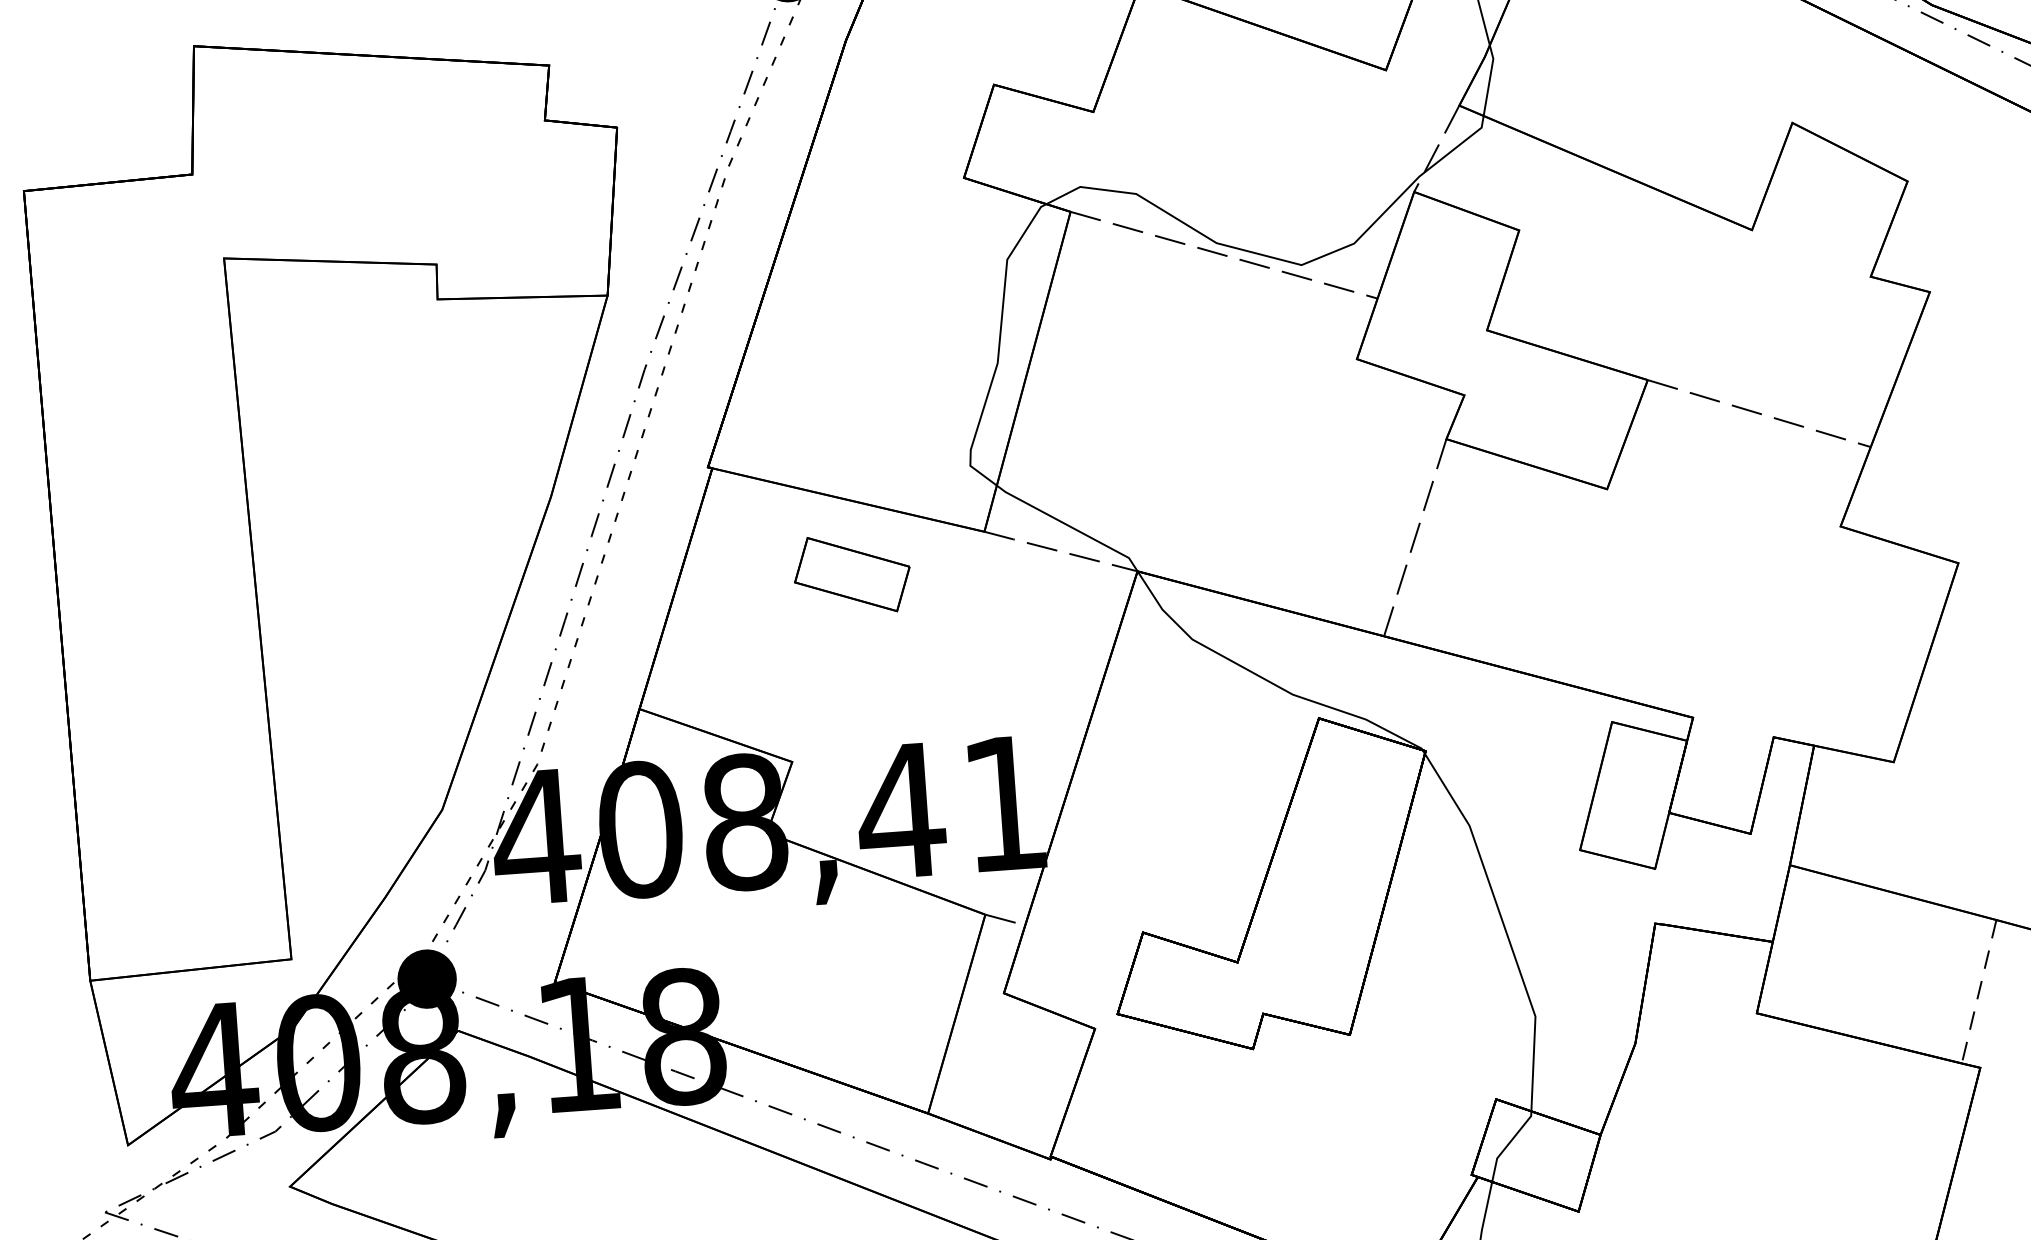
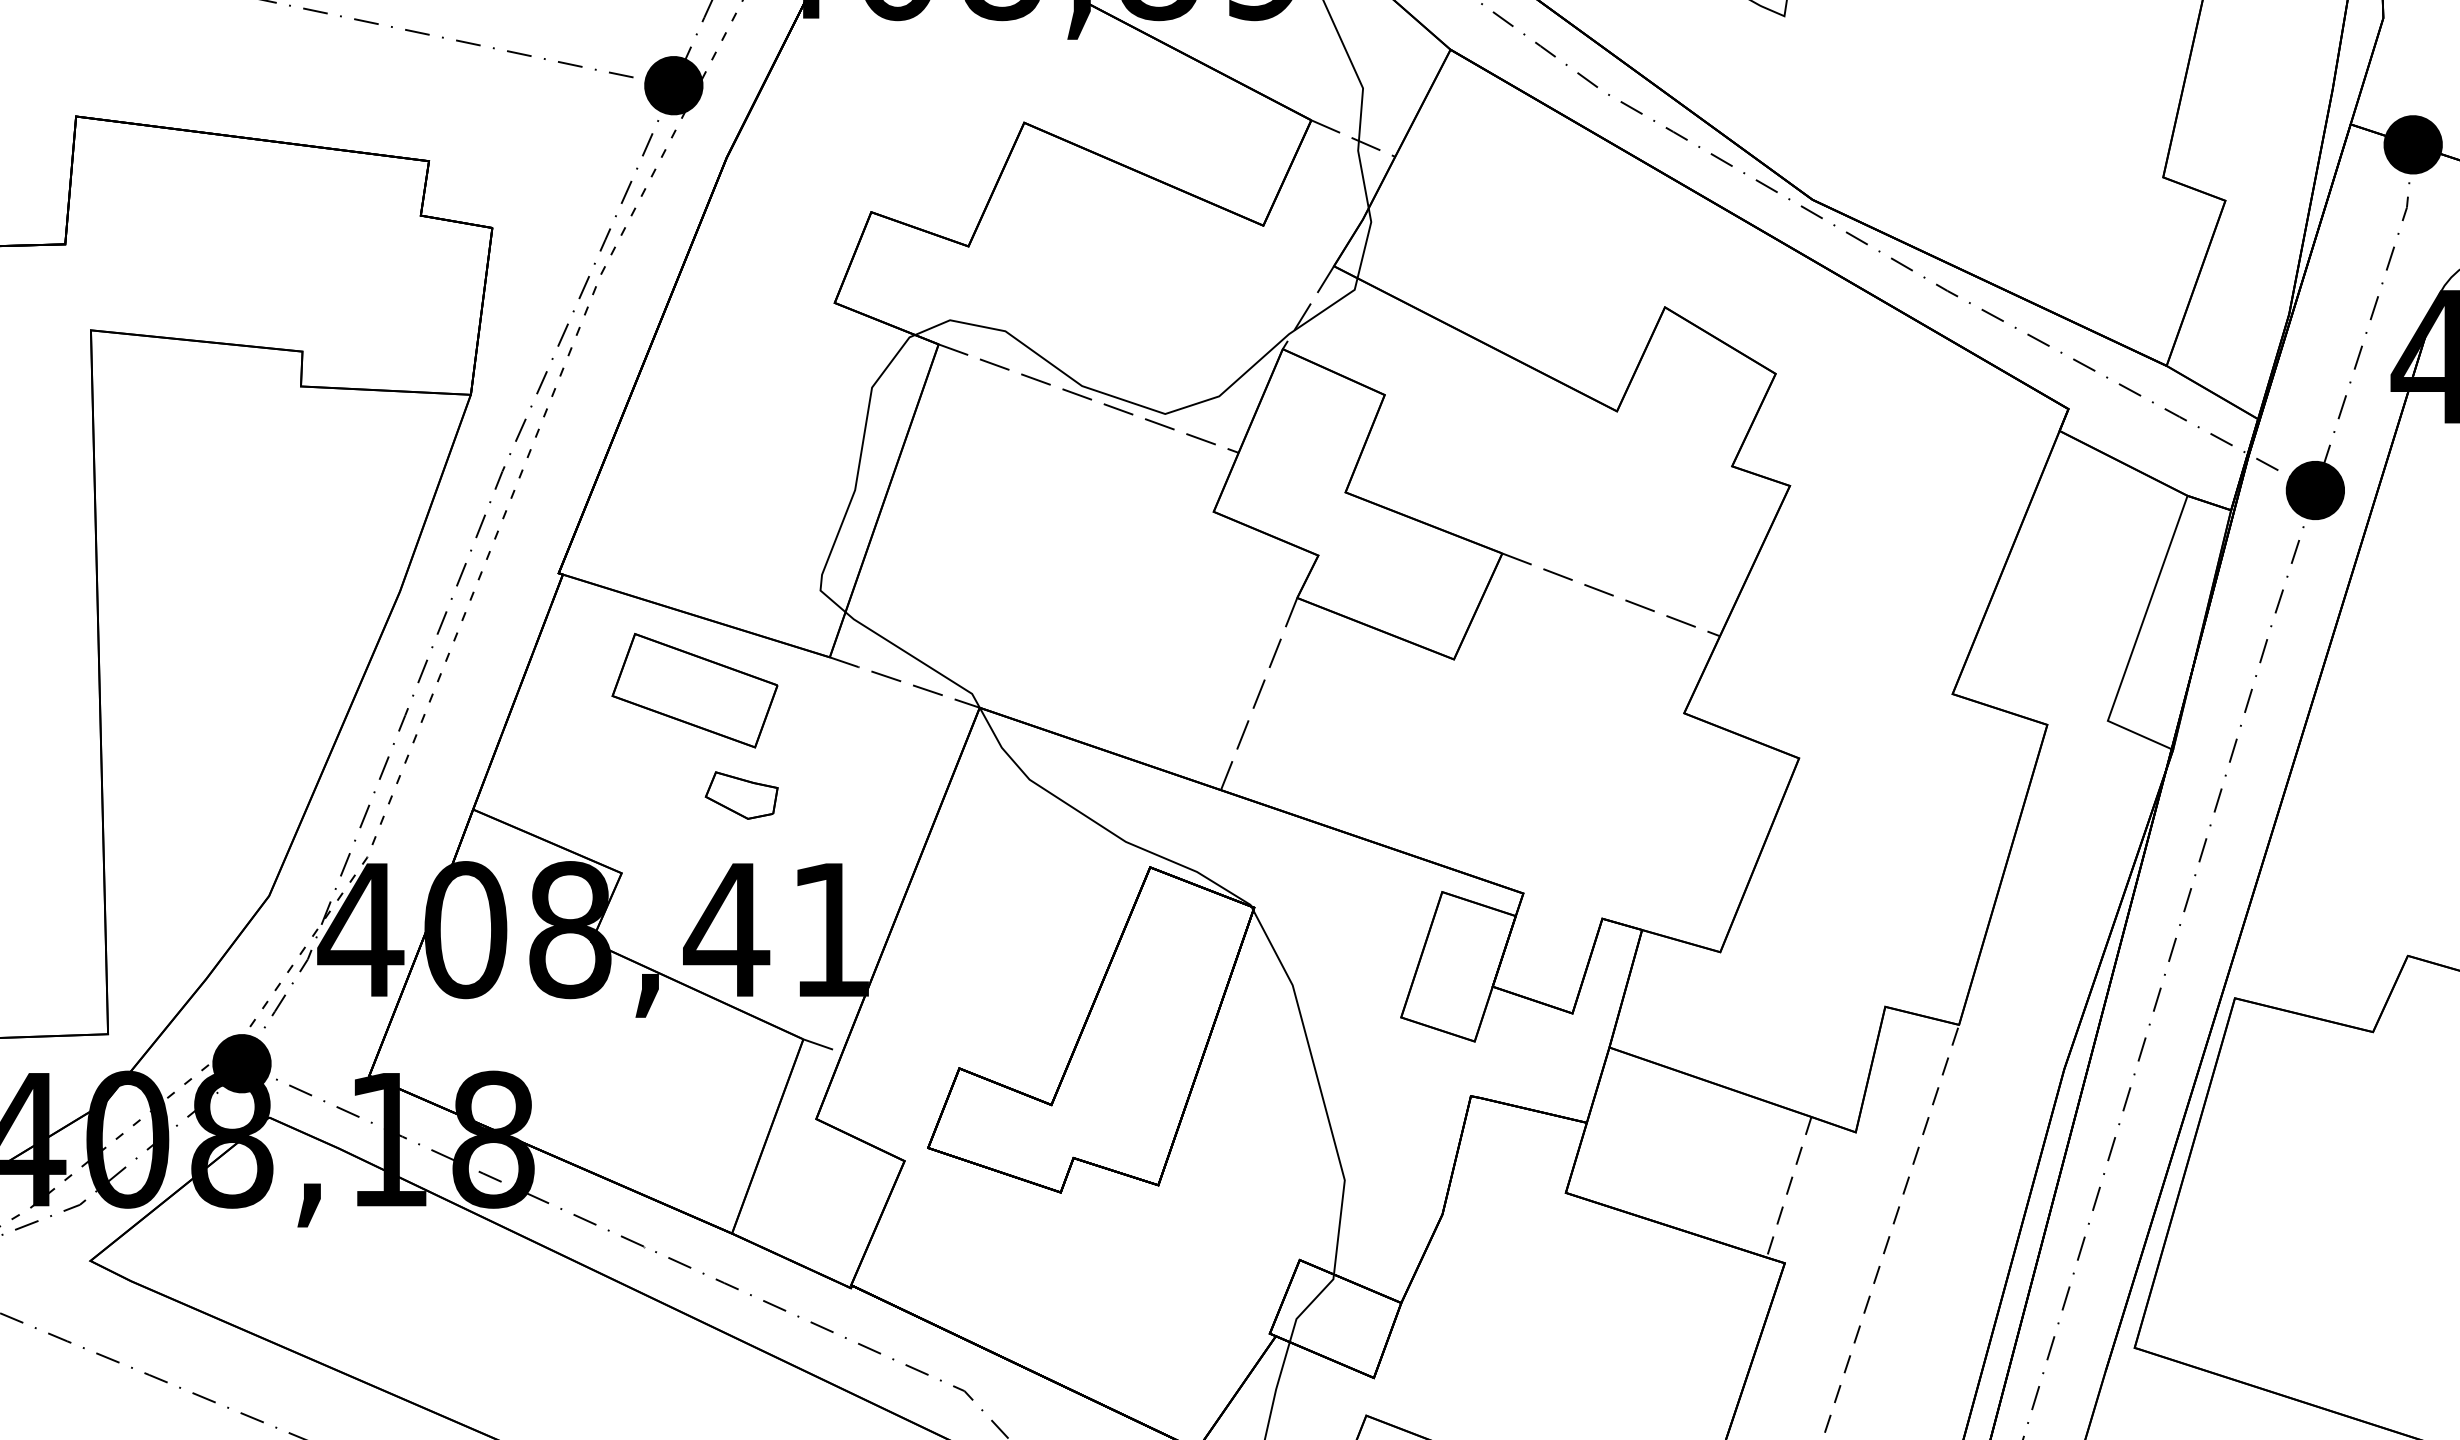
part: (851, 574) -> (694, 690), size x1.43
part: (906, 675) -> (741, 795), added

